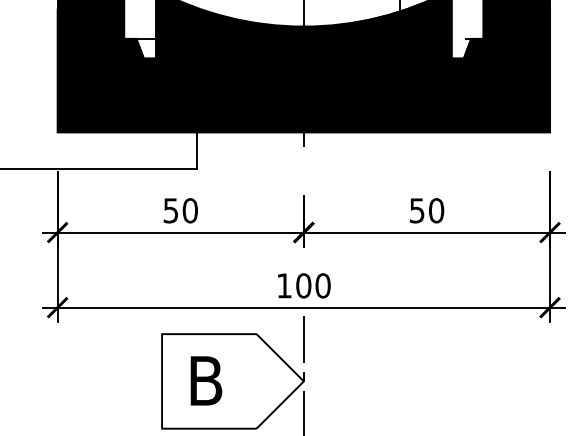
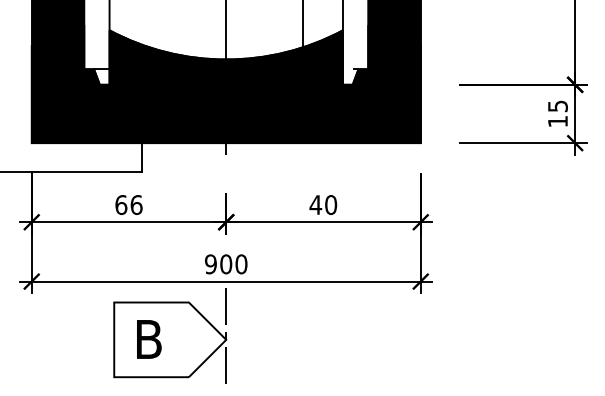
text: (180, 211) -> (128, 205), 50 -> 66
text: (416, 211) -> (315, 205), 50 -> 40
text: (283, 286) -> (210, 264), 100 -> 900

